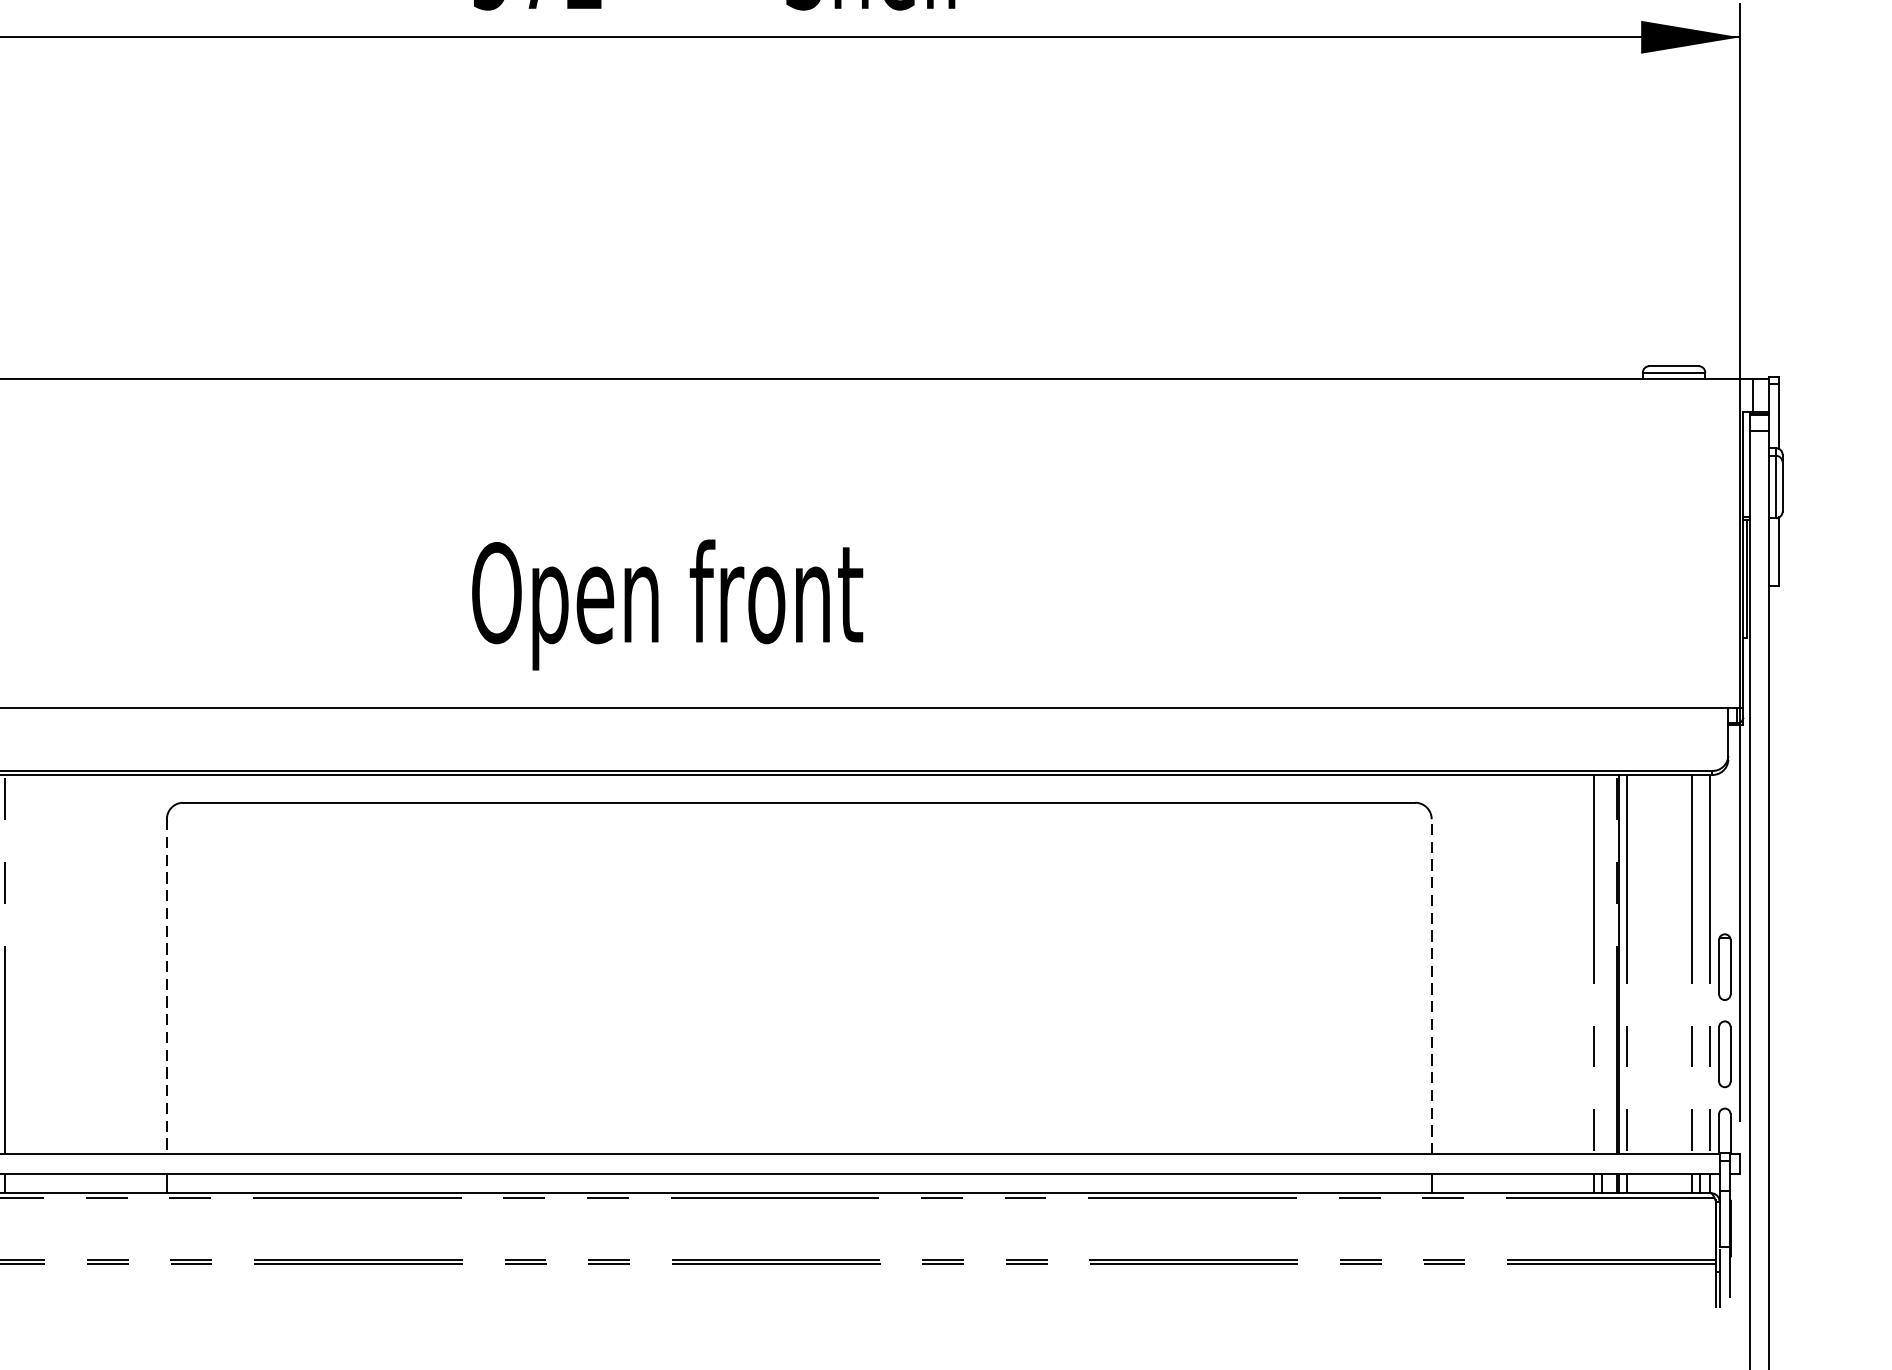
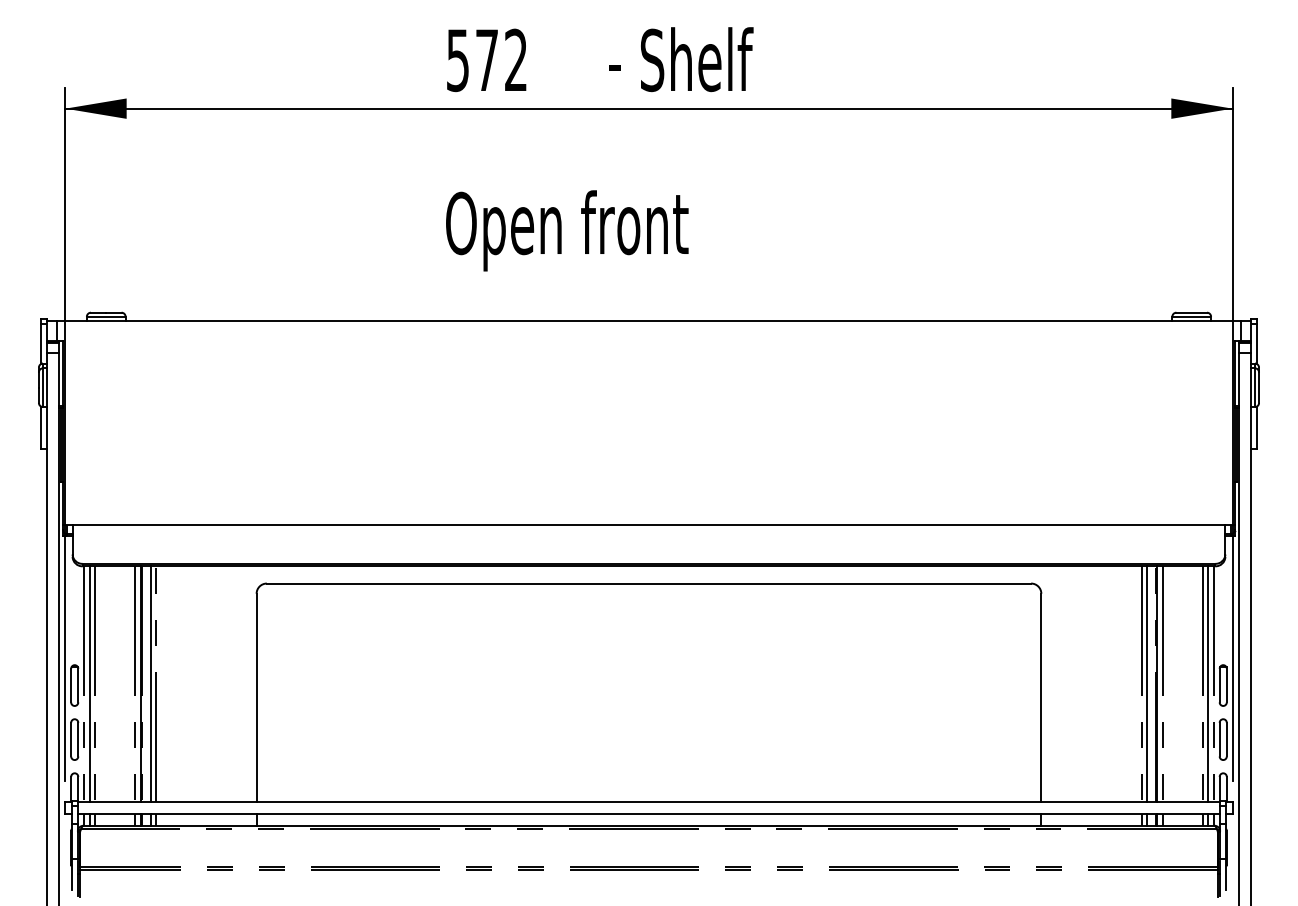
text: (667, 604) -> (567, 230), moved
line: (1602, 963) -> (1147, 683), added
line: (1701, 963) -> (1208, 683), added
line: (166, 986) -> (256, 697), dashed -> solid
line: (1431, 986) -> (1041, 697), dashed -> solid

